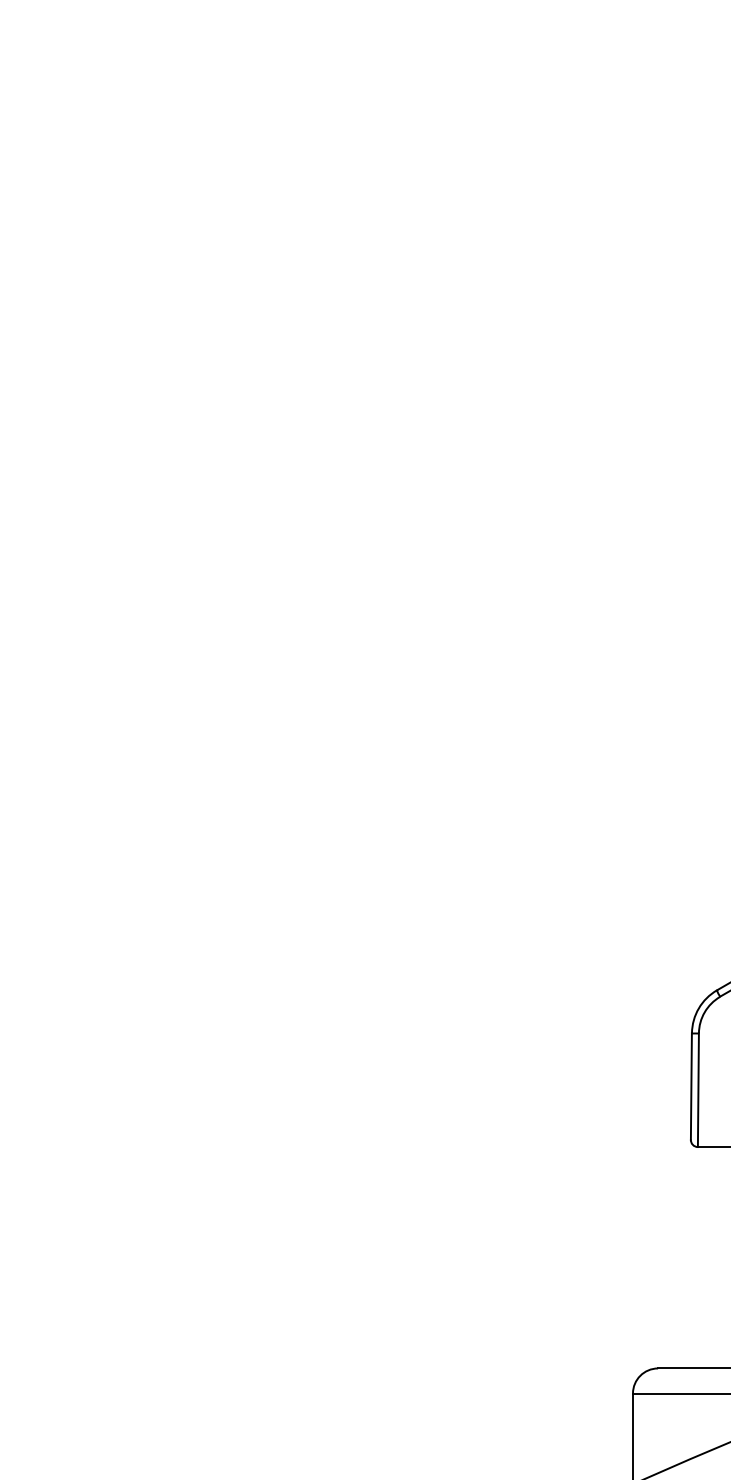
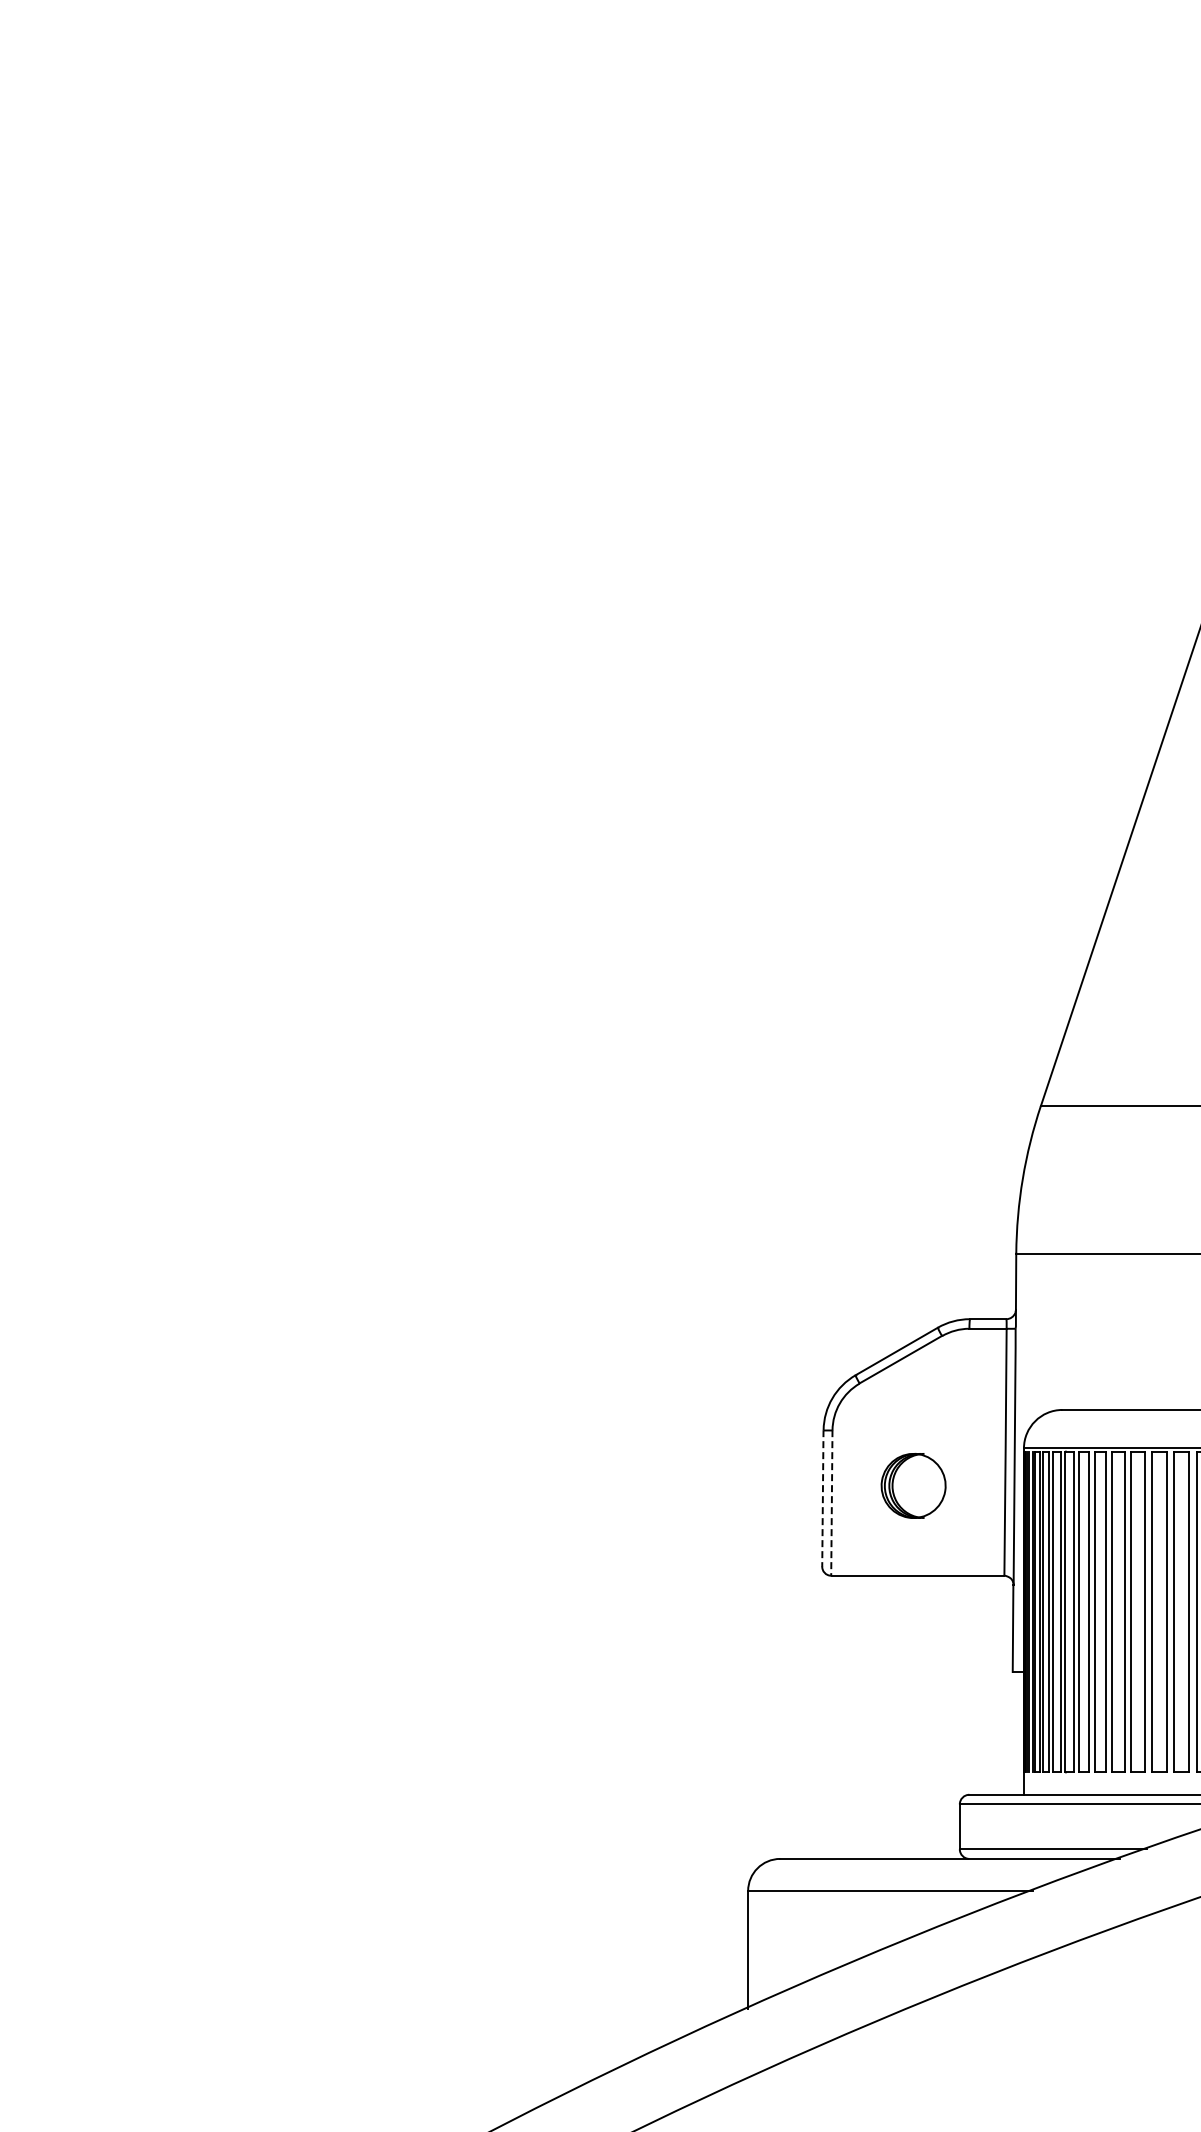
line: (691, 1086) -> (822, 1498), solid -> dashed
line: (698, 1089) -> (831, 1502), solid -> dashed

